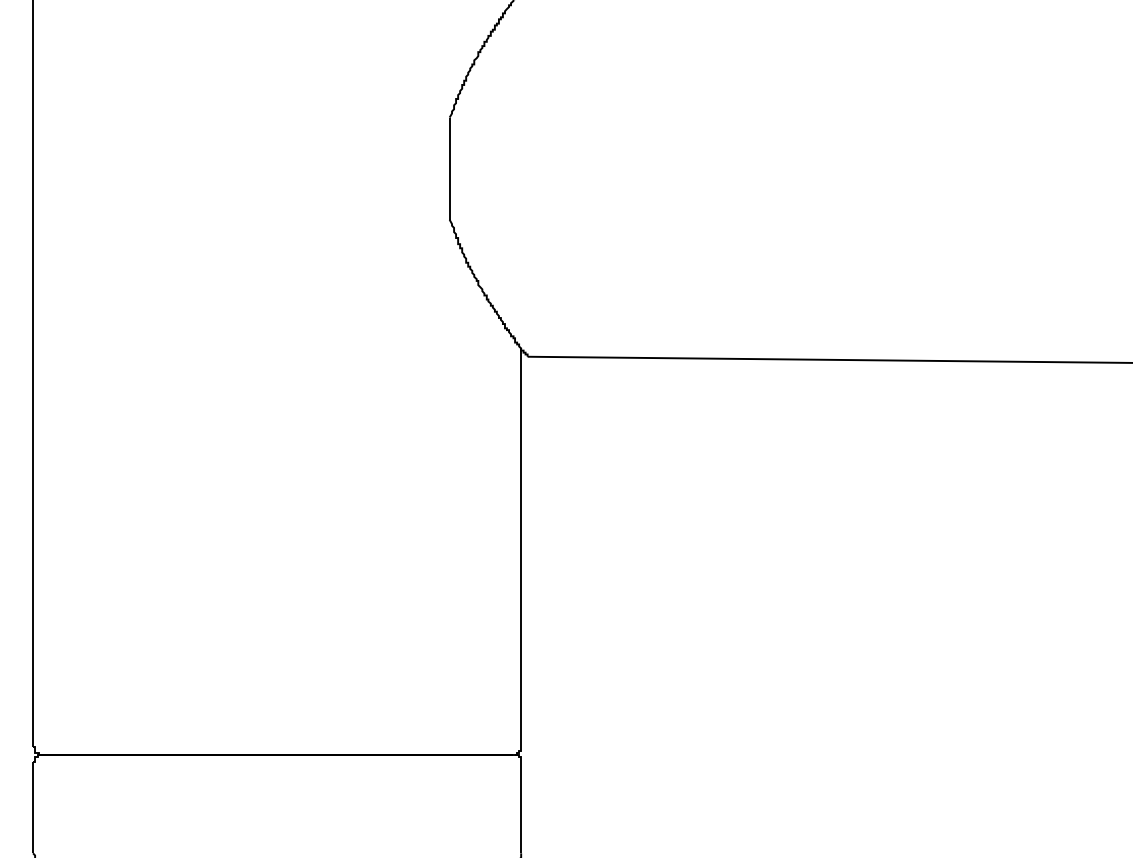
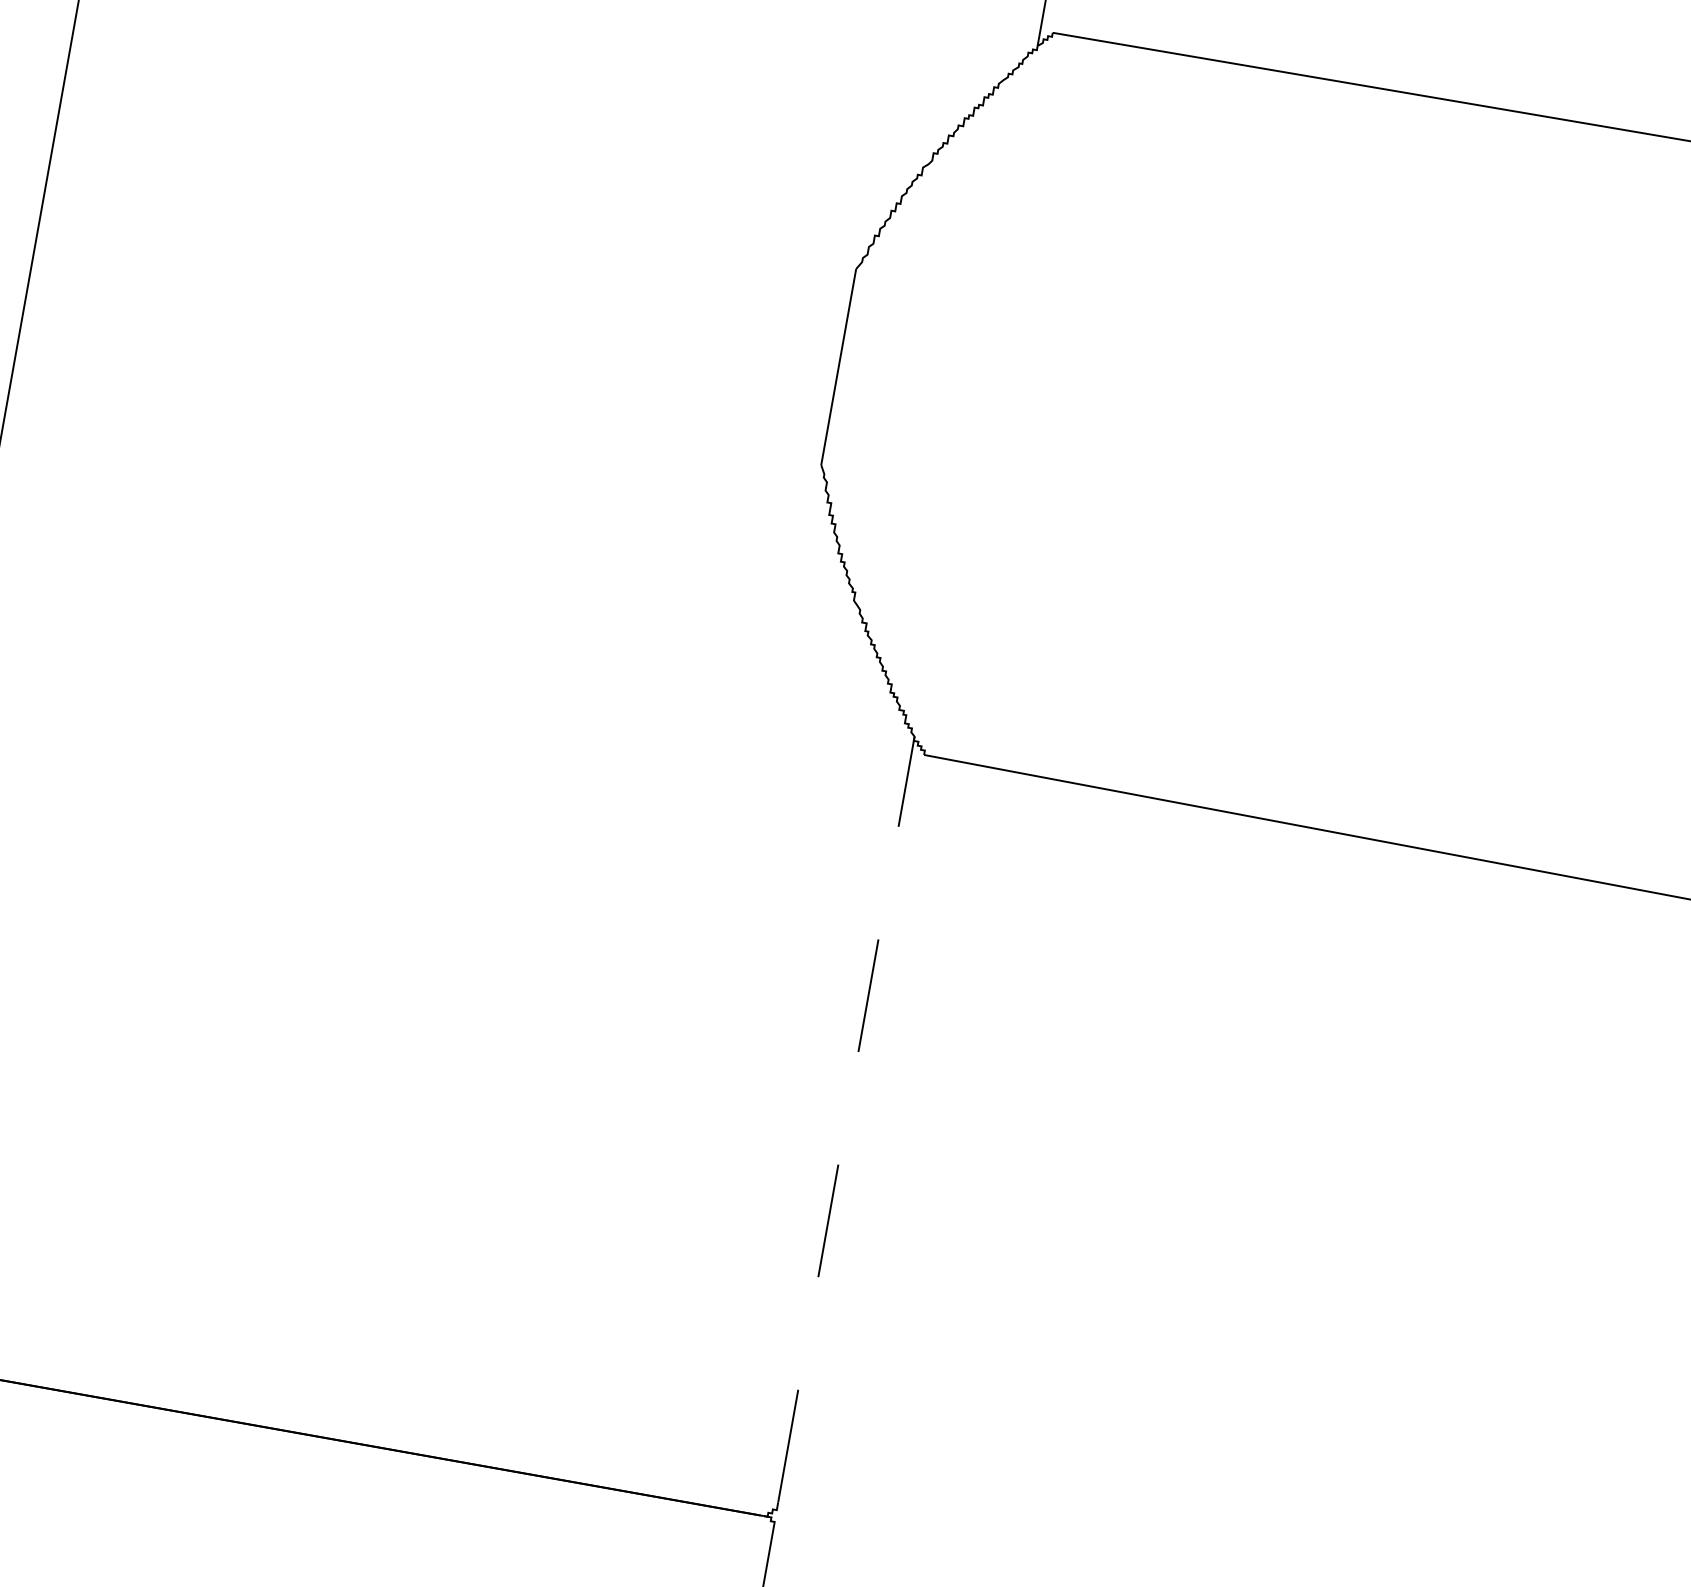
line: (521, 547) -> (847, 1119), solid -> dashed

